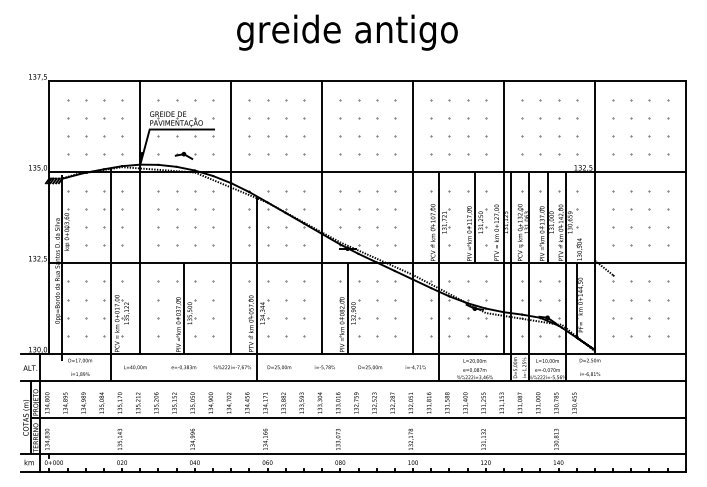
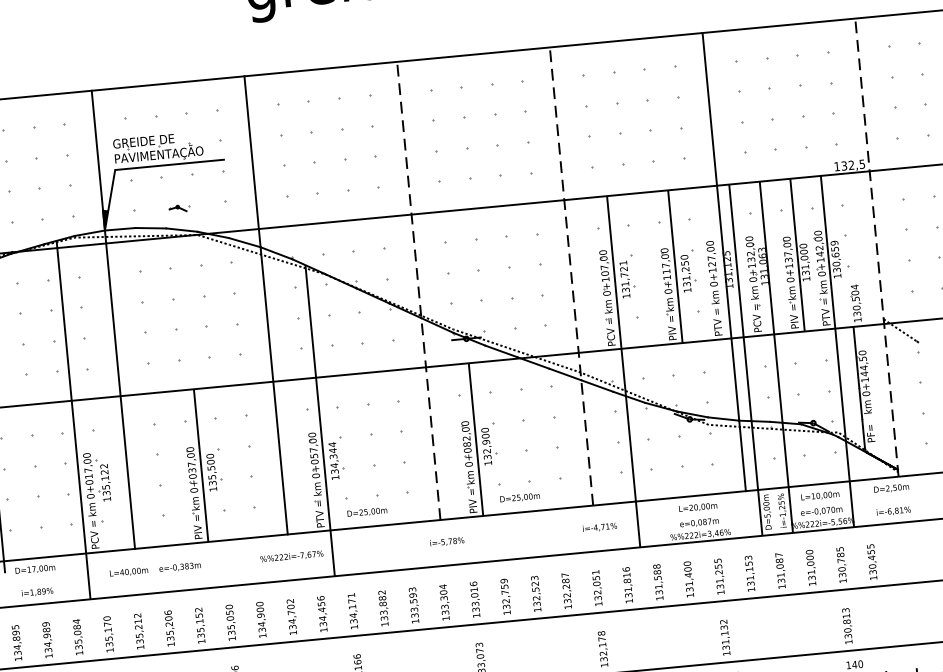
part: (185, 155) -> (179, 208), size x0.6
line: (322, 217) -> (419, 290), solid -> dashed
line: (413, 217) -> (572, 275), solid -> dashed
line: (594, 217) -> (876, 247), solid -> dashed
text: (183, 367) -> (179, 567), moved
text: (279, 367) -> (367, 512), moved
text: (370, 367) -> (520, 497), moved

